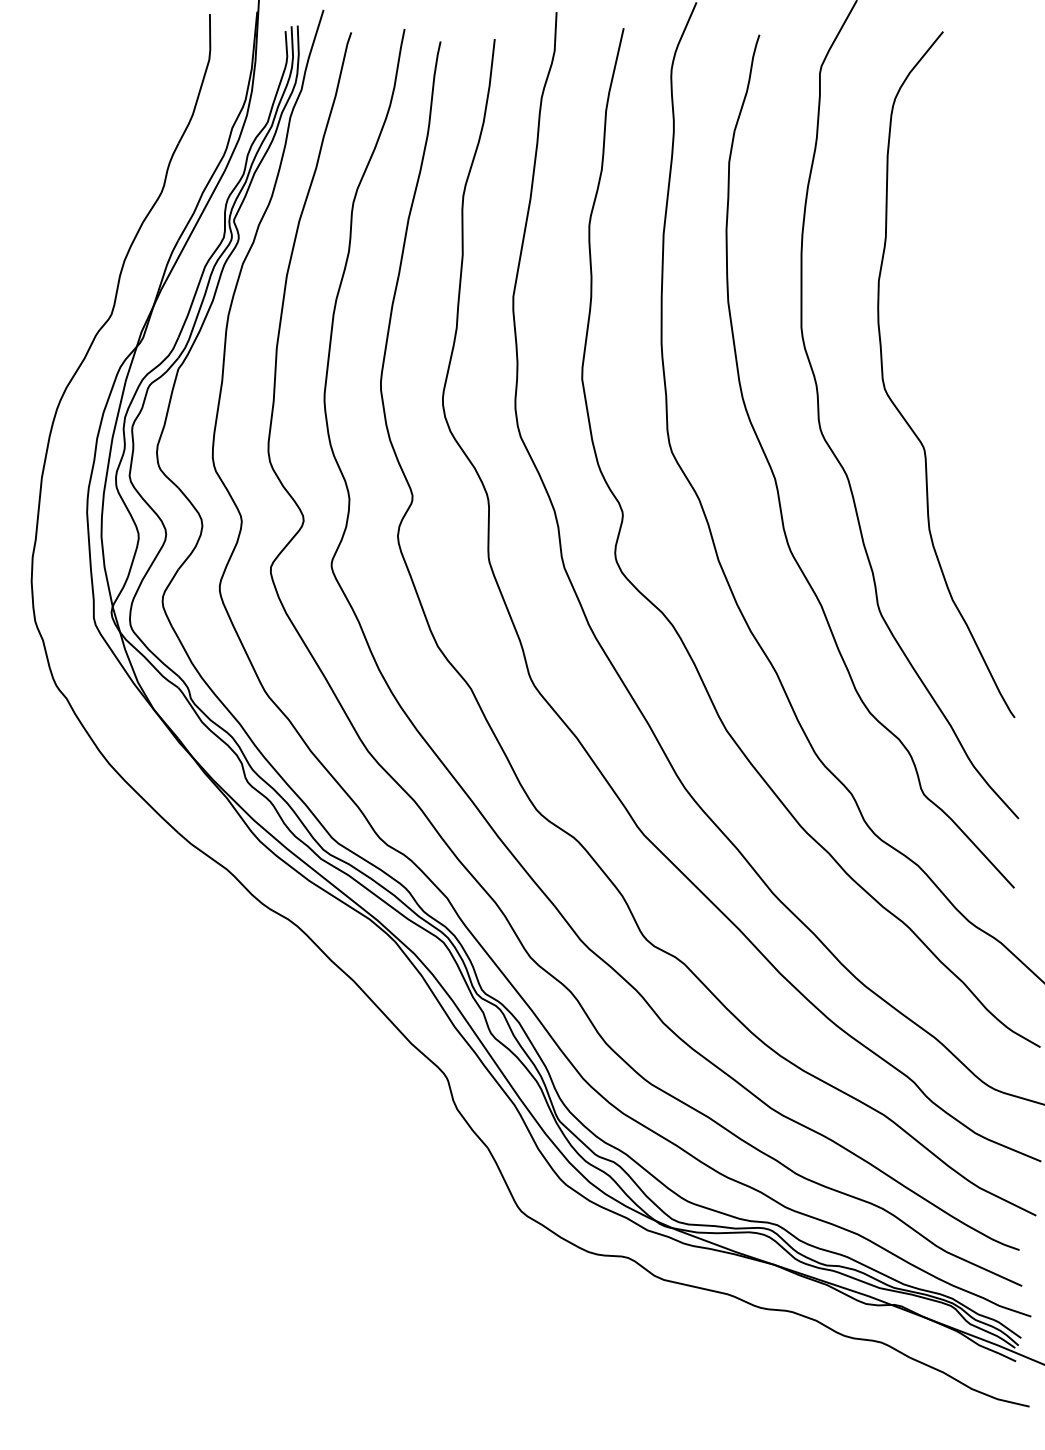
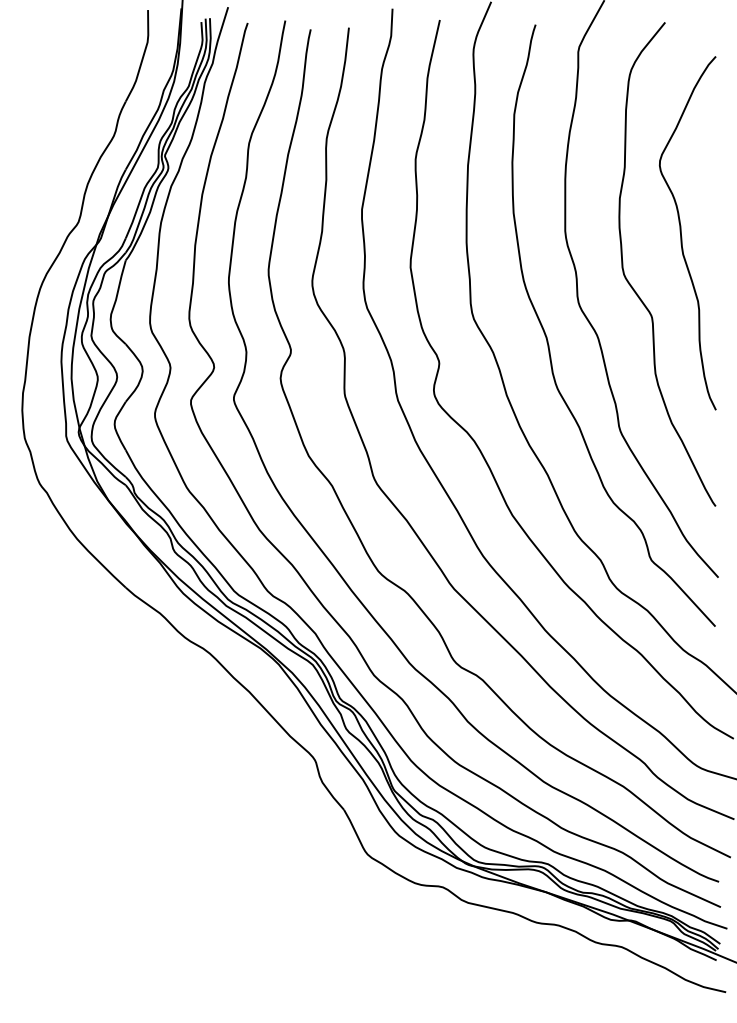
curve: (967, 335) -> (682, 236), added

